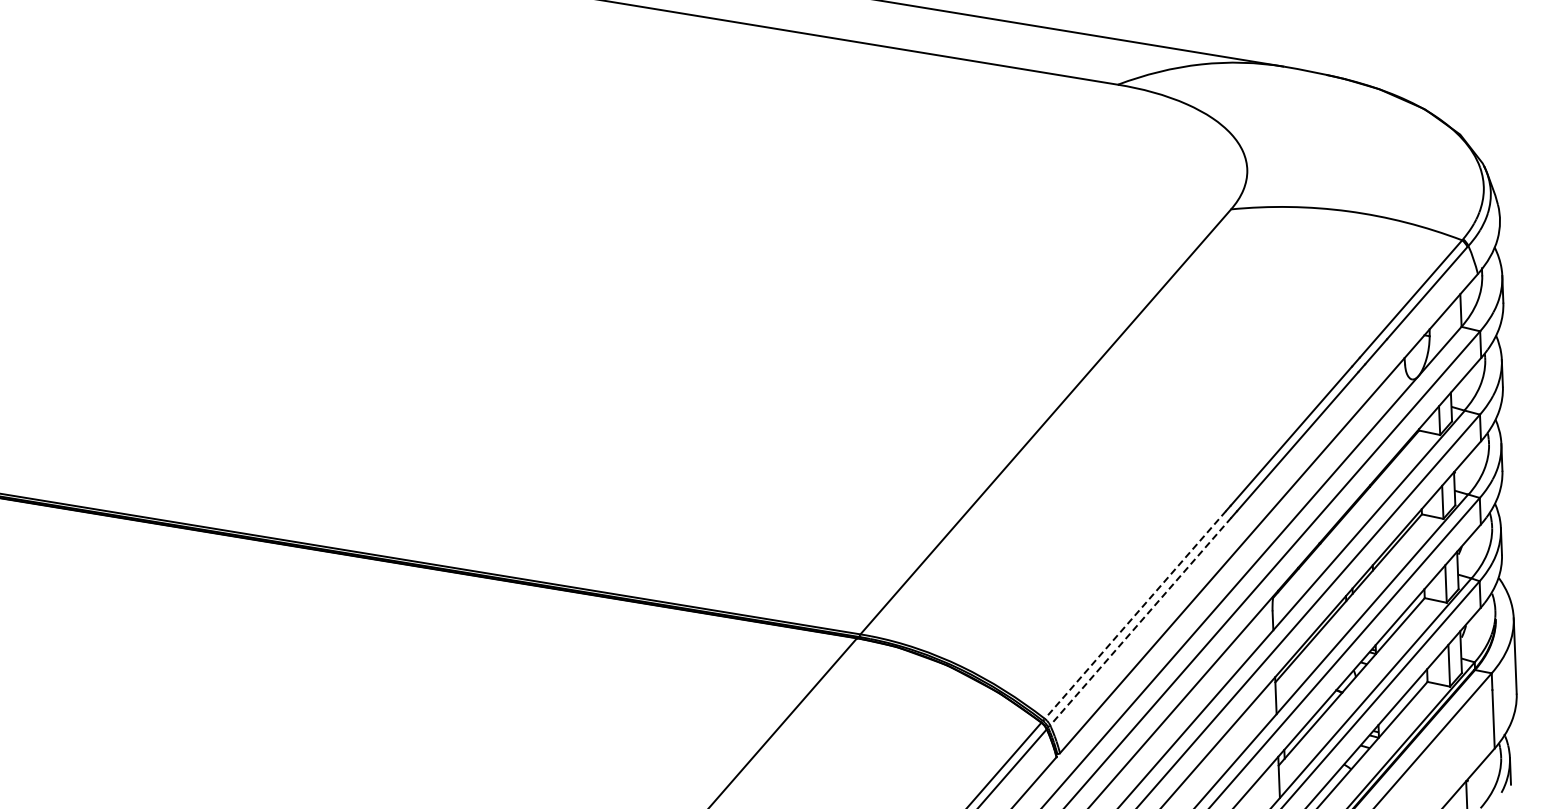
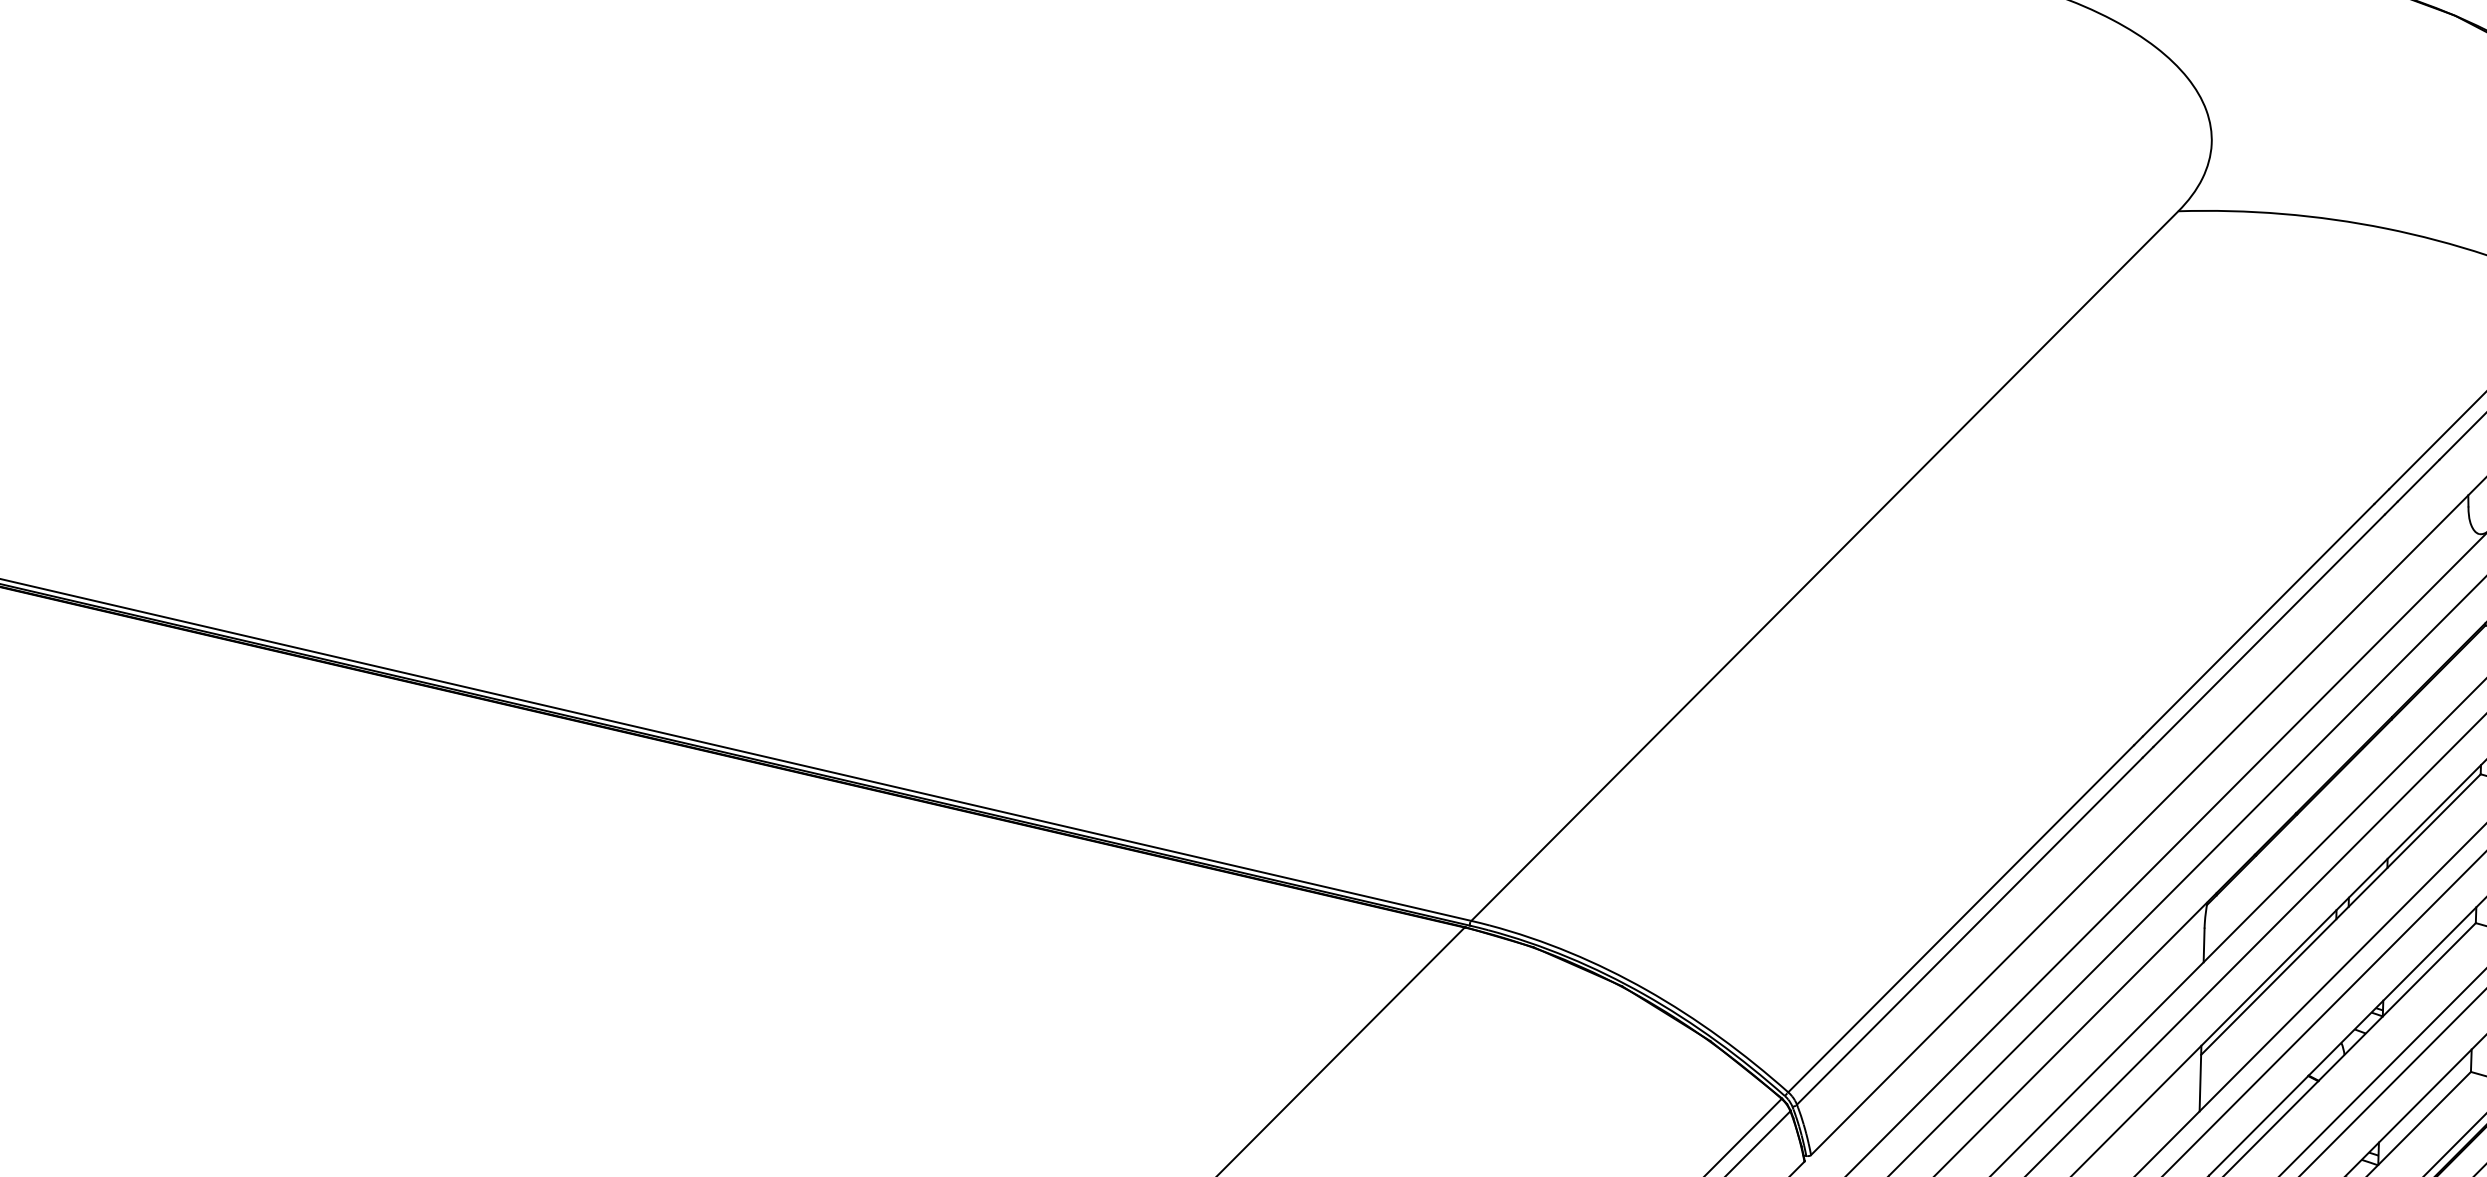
line: (1135, 614) -> (1961, 918), dashed -> solid
line: (1140, 621) -> (1969, 931), dashed -> solid

